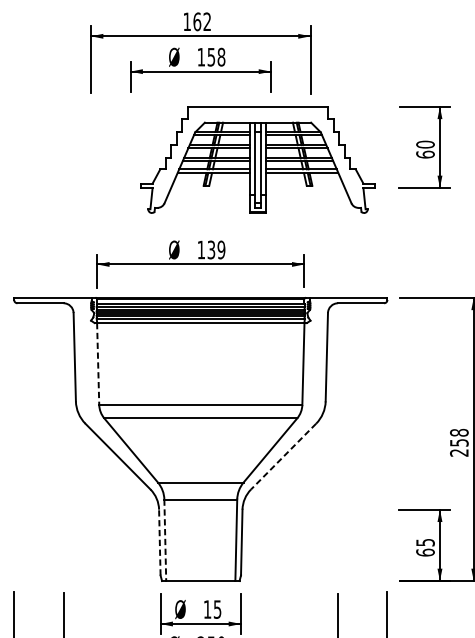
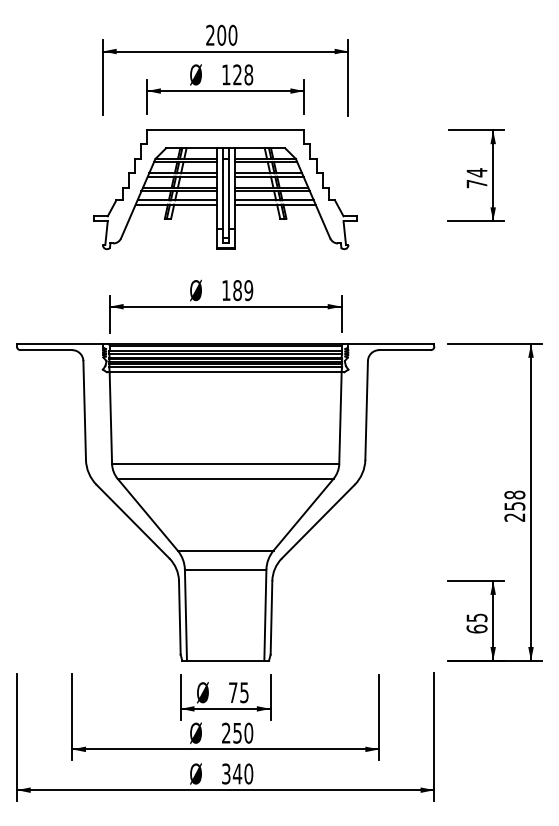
text: (197, 21) -> (221, 34), 162 -> 200
text: (211, 56) -> (237, 74), 158 -> 128
text: (425, 149) -> (476, 178), 60 -> 74
part: (257, 159) -> (225, 189), moved
text: (211, 249) -> (237, 290), 139 -> 189
line: (97, 364) -> (110, 418), dashed -> solid
line: (283, 456) -> (318, 521), dashed -> solid
line: (164, 540) -> (185, 615), dashed -> solid
line: (159, 542) -> (179, 617), dashed -> solid
text: (207, 609) -> (233, 692), 15 -> 75

